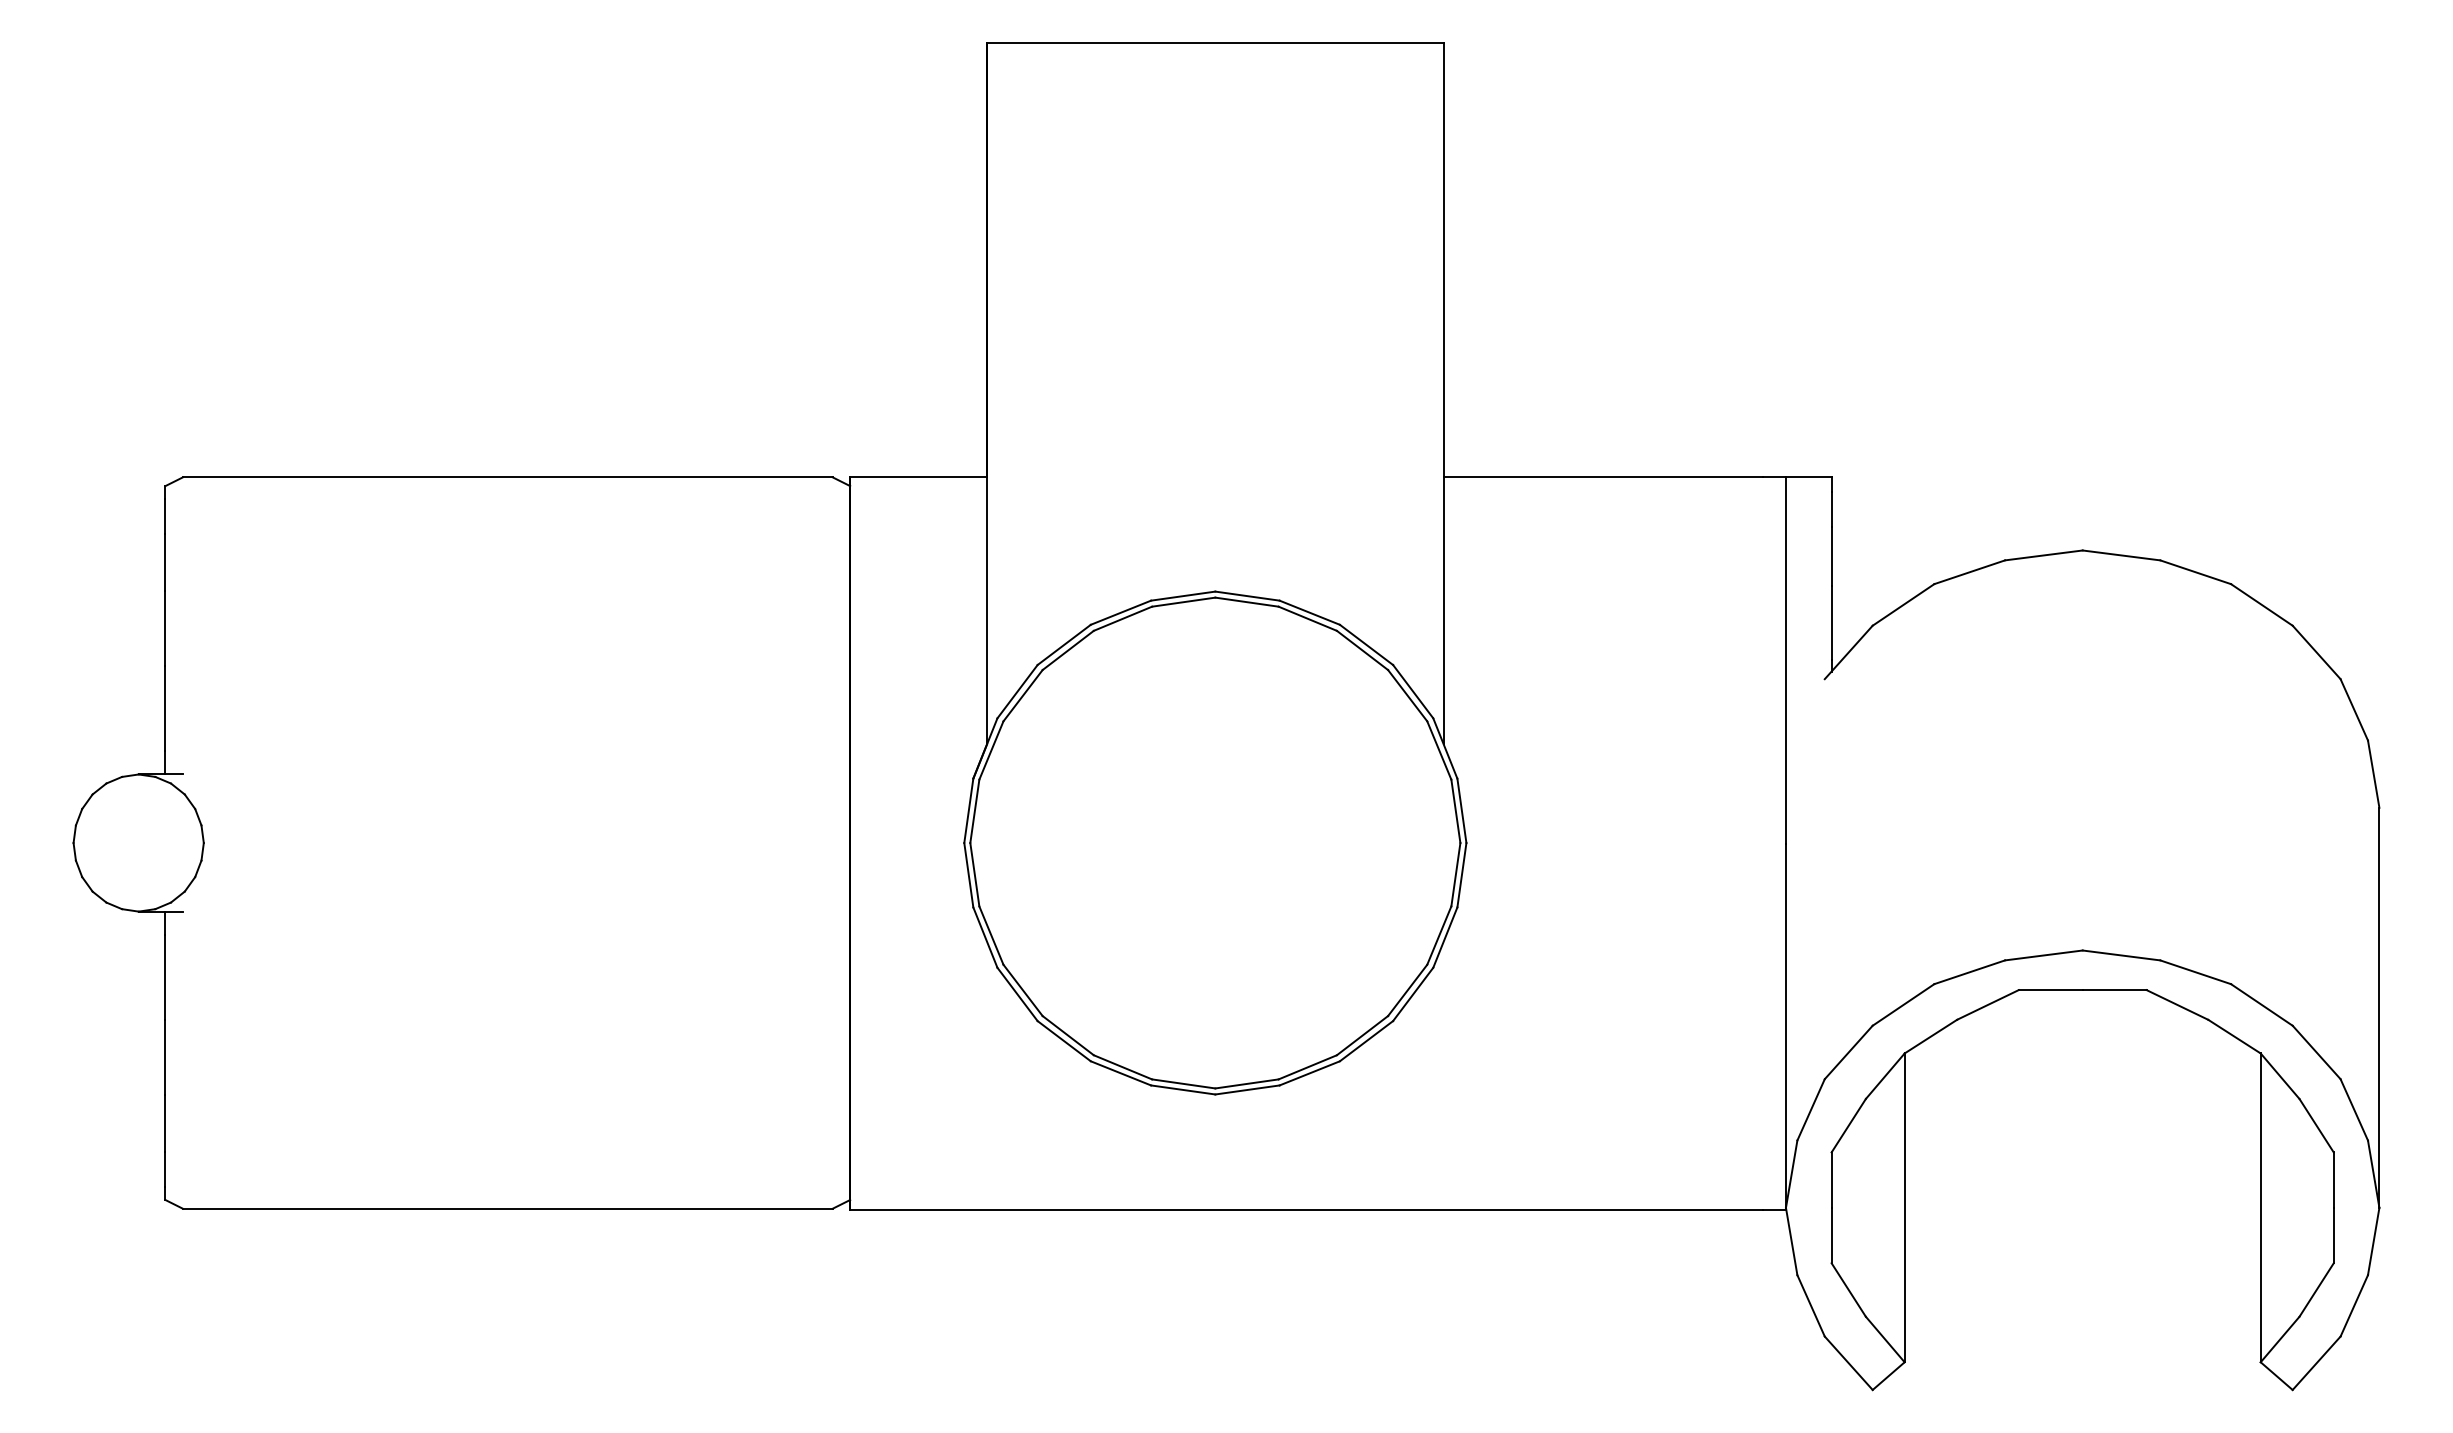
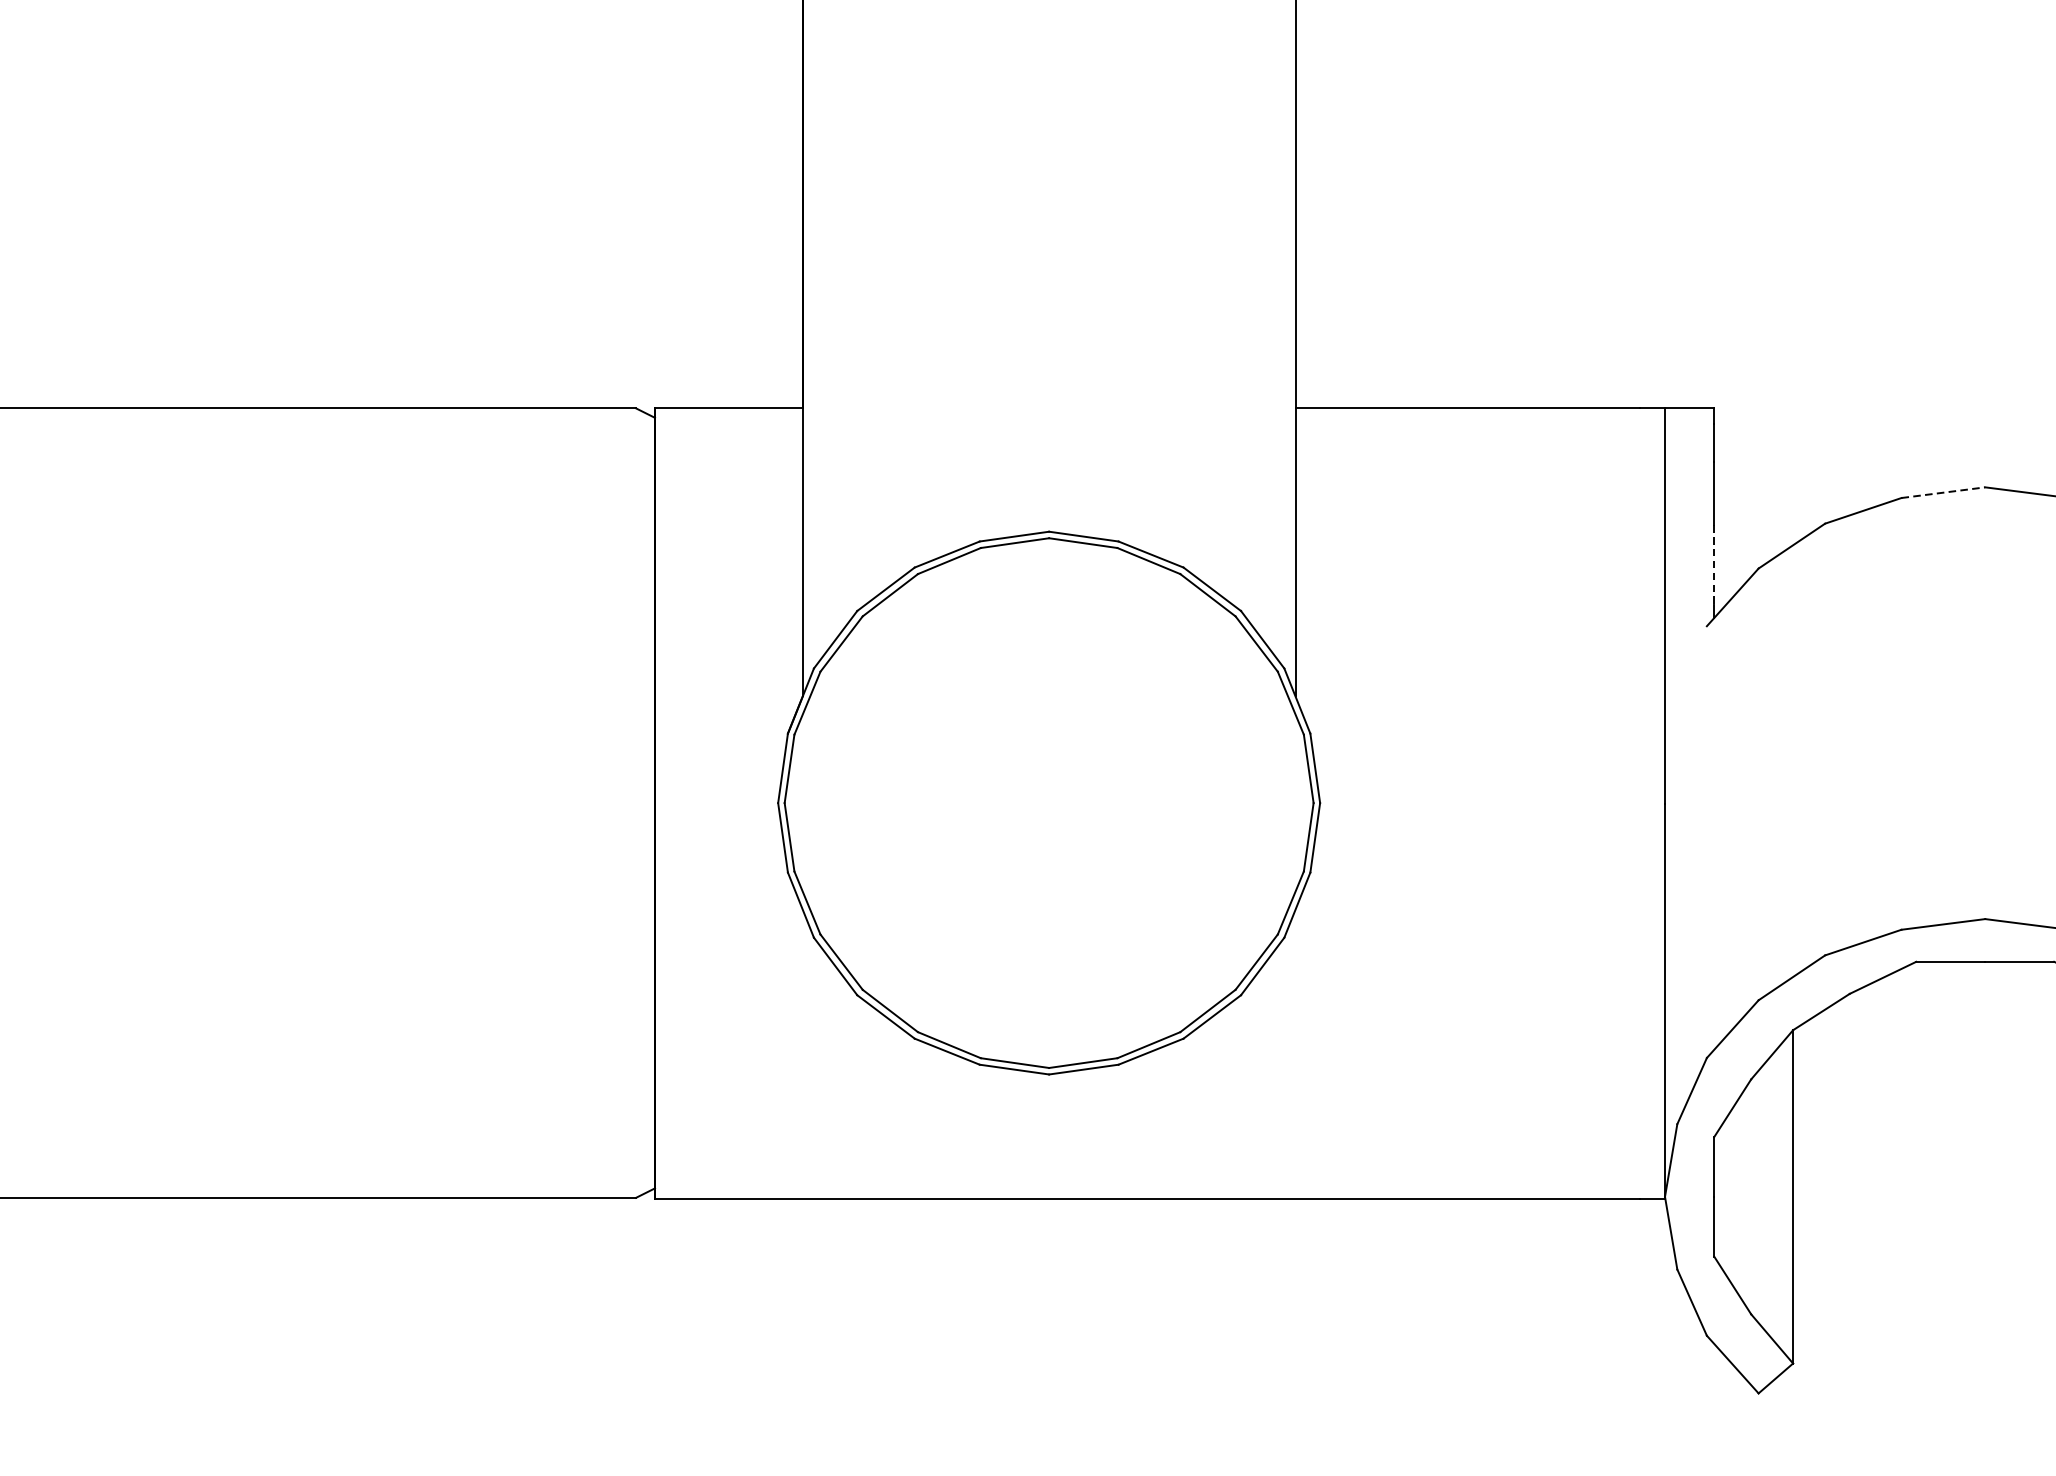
line: (2044, 555) -> (1944, 492), solid -> dashed
line: (1831, 623) -> (1714, 566), solid -> dashed

